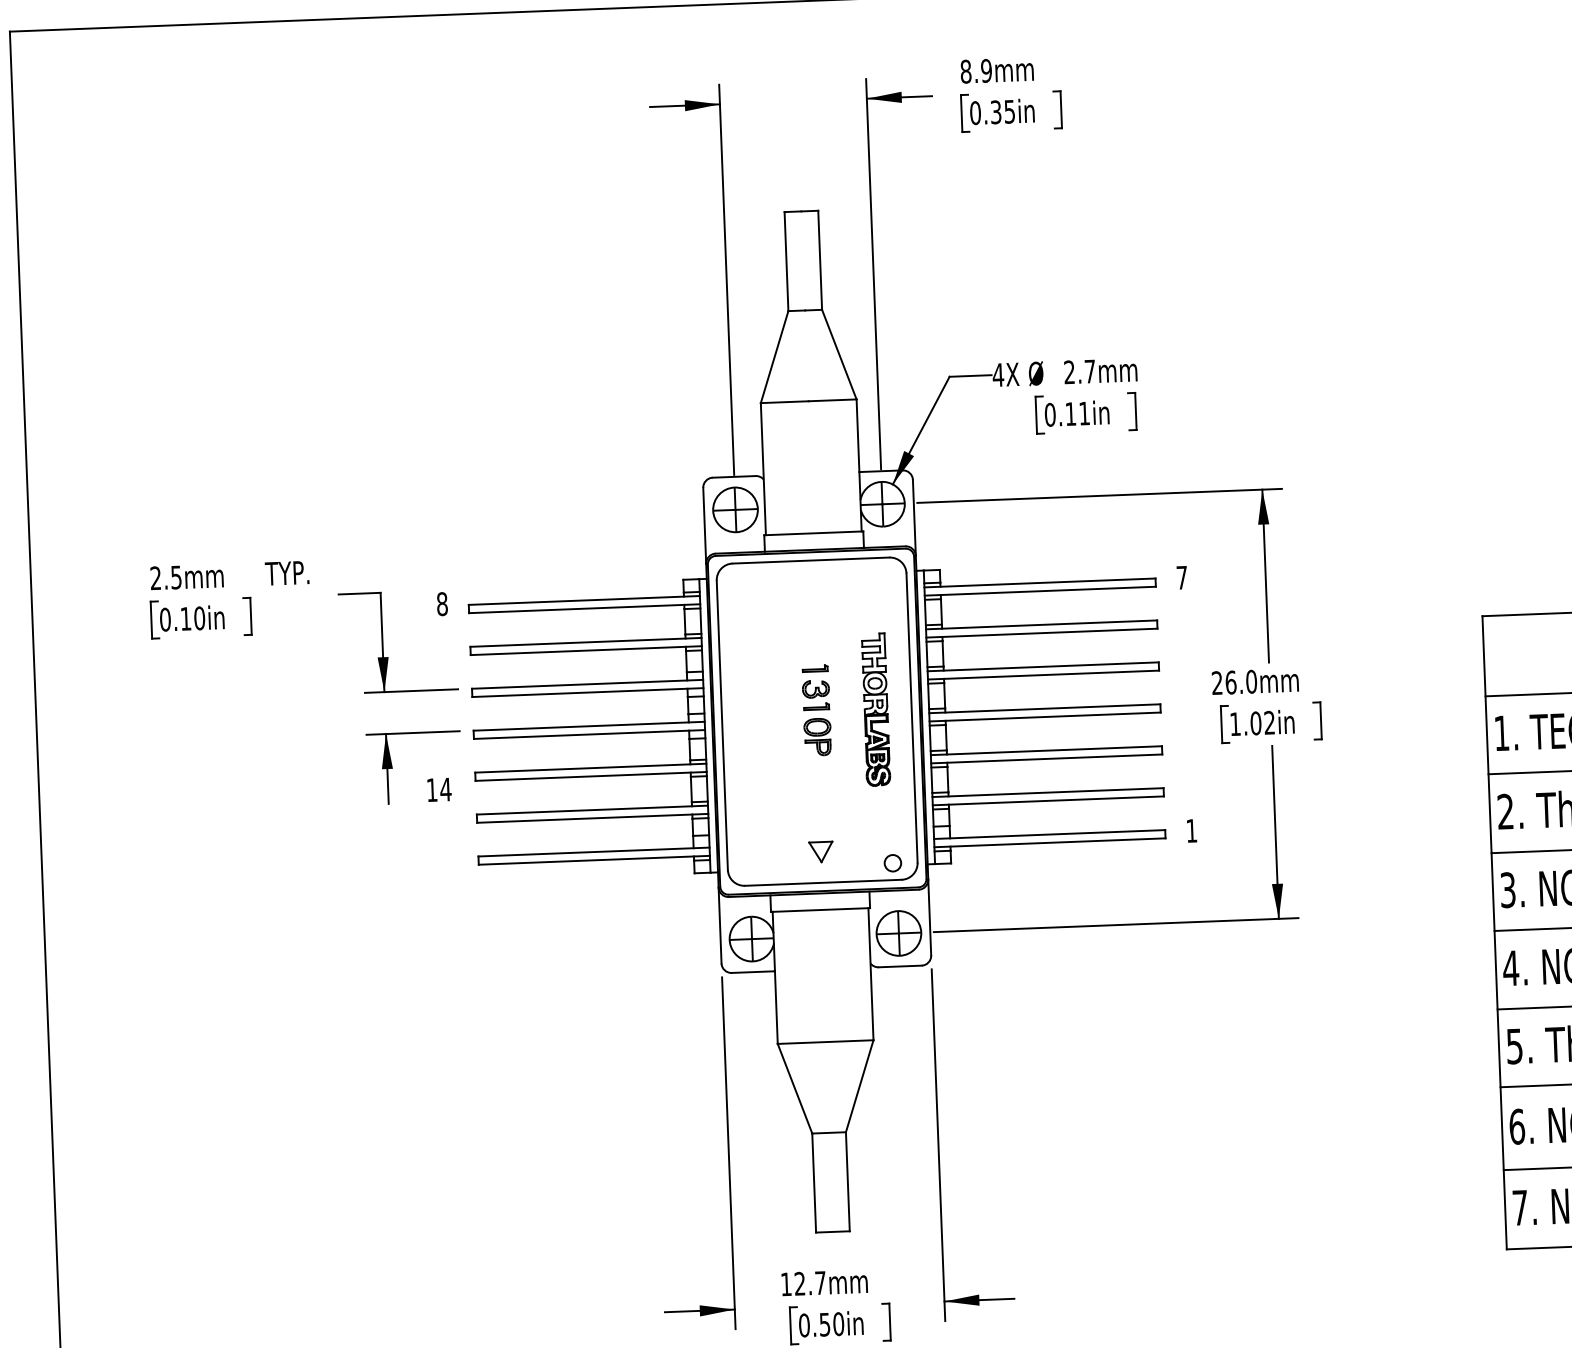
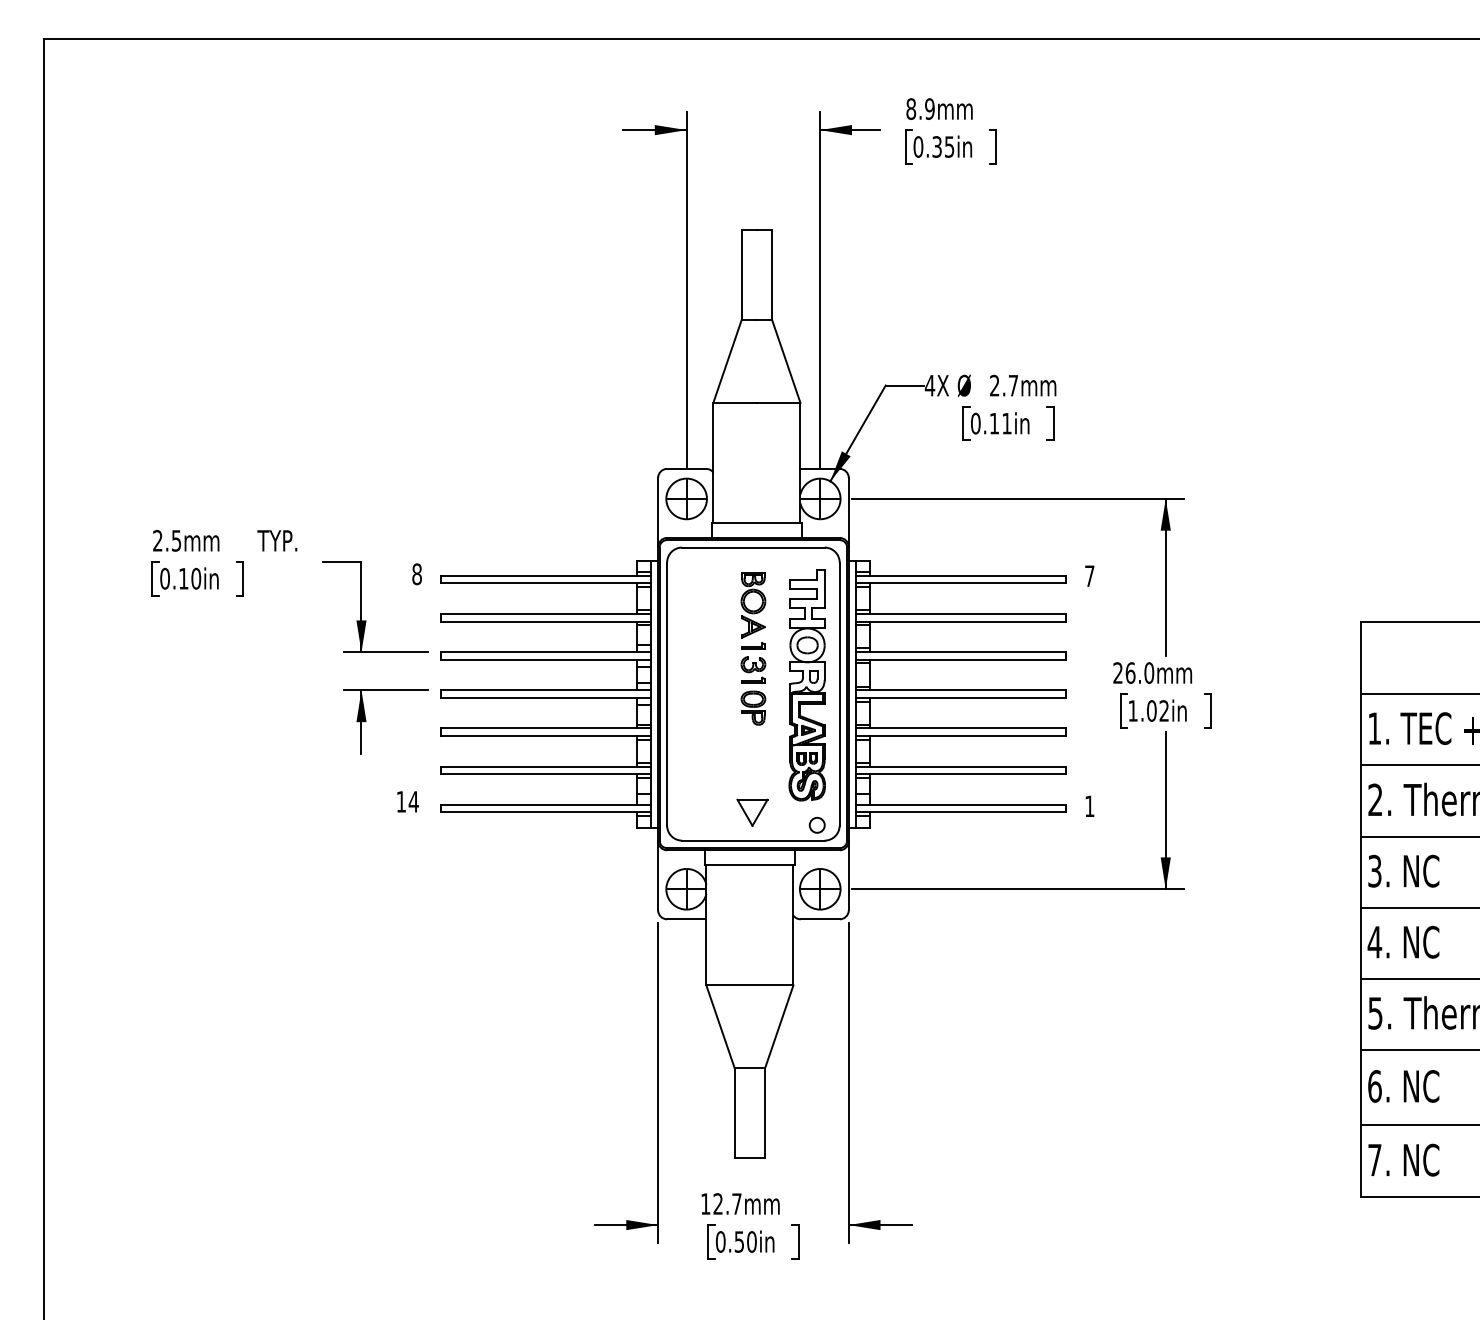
part: (813, 624) -> (753, 605), added
part: (875, 709) -> (806, 685), size x1.67
text: (438, 789) -> (407, 801), moved
part: (821, 851) -> (752, 812), size x1.43

